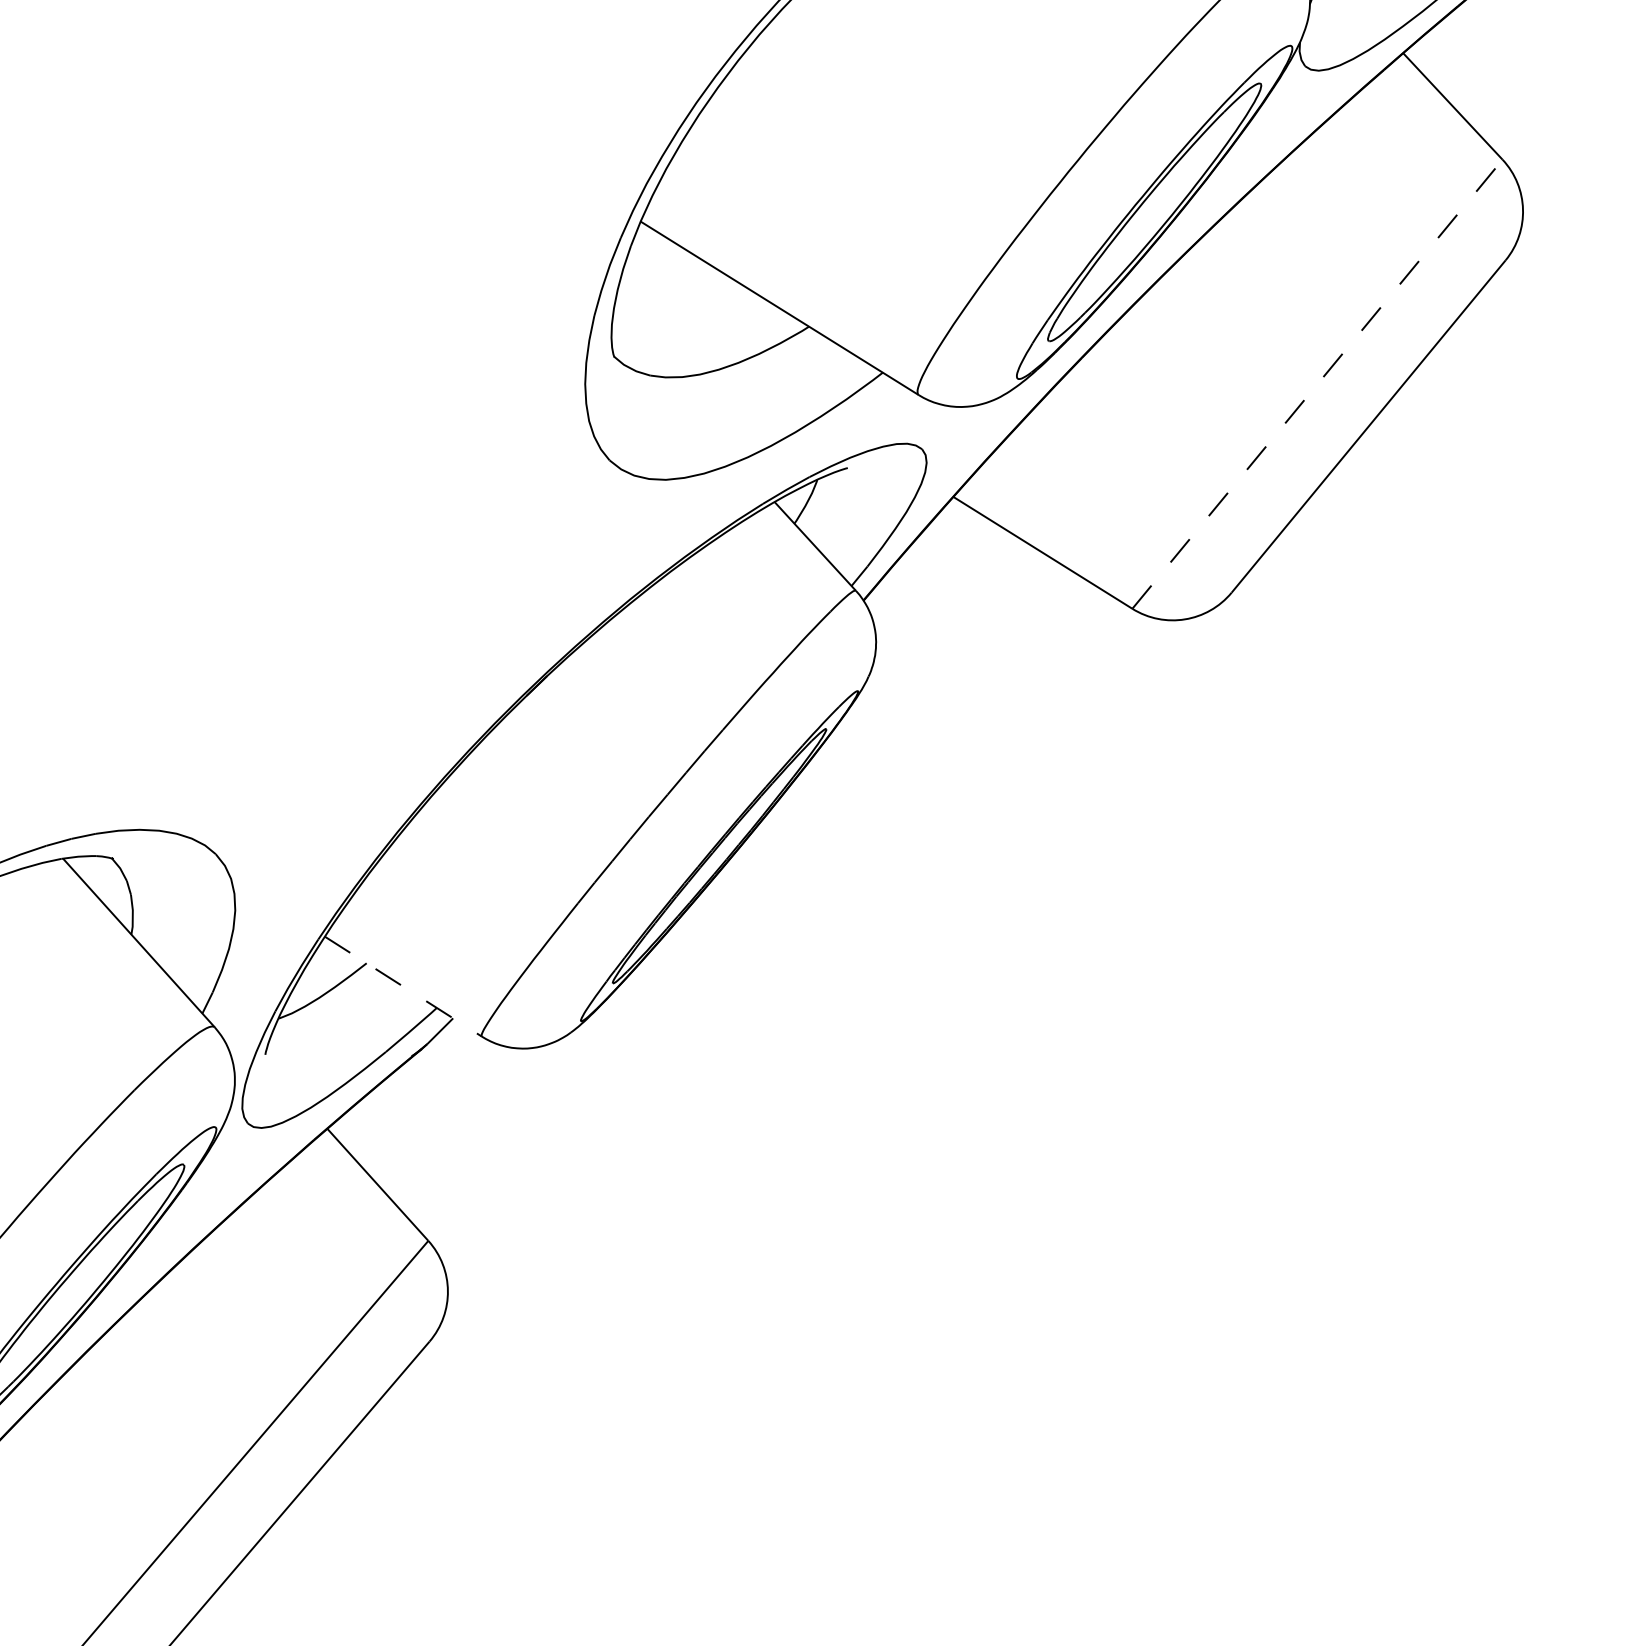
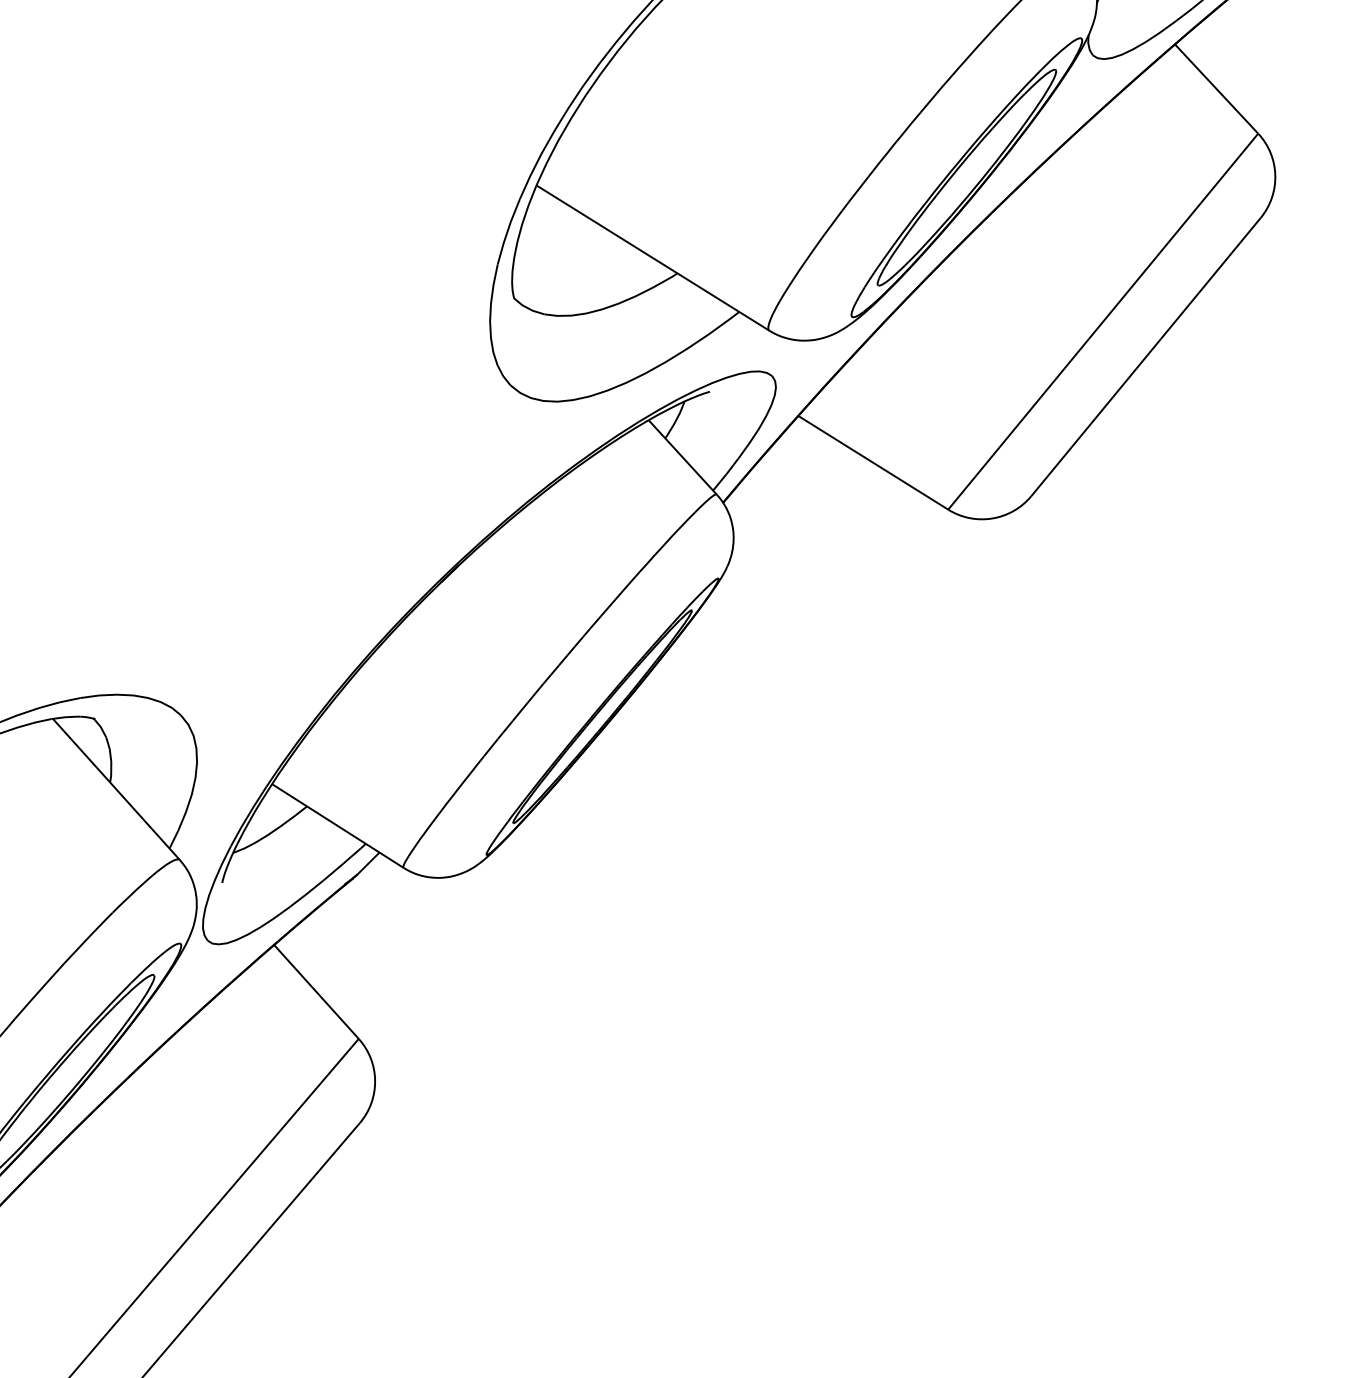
line: (1317, 384) -> (1103, 321), dashed -> solid
line: (403, 986) -> (337, 825), dashed -> solid

